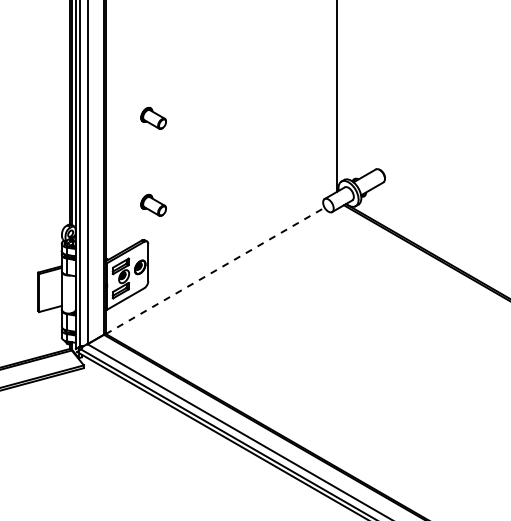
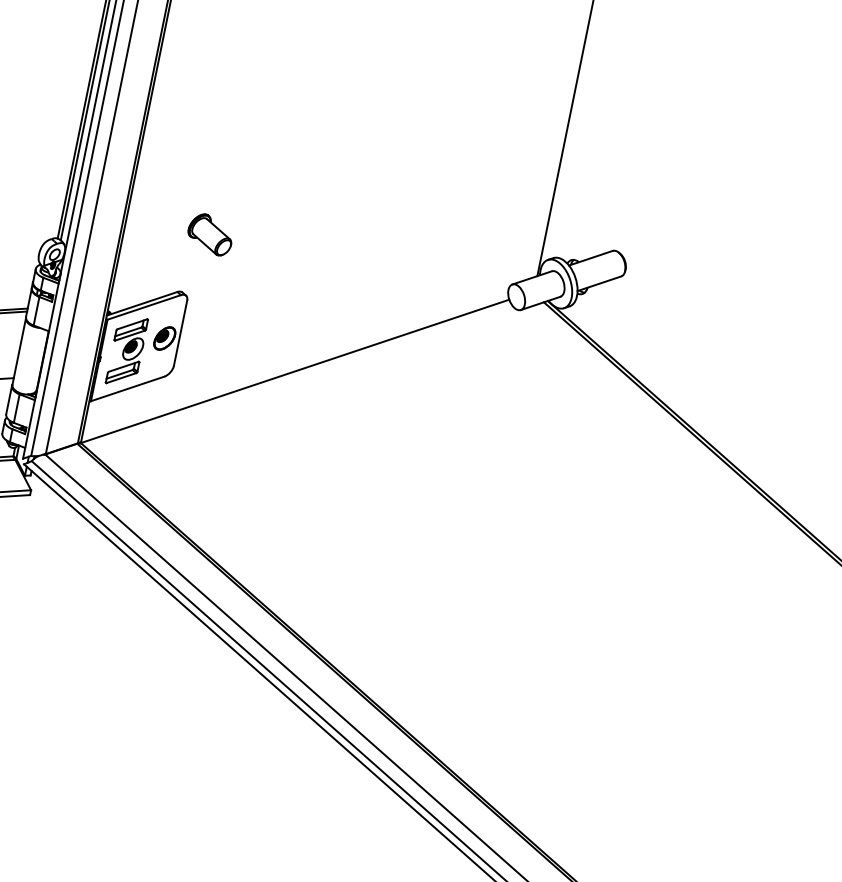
part: (153, 117) -> (241, 80), removed
line: (215, 271) -> (295, 372), dashed -> solid

